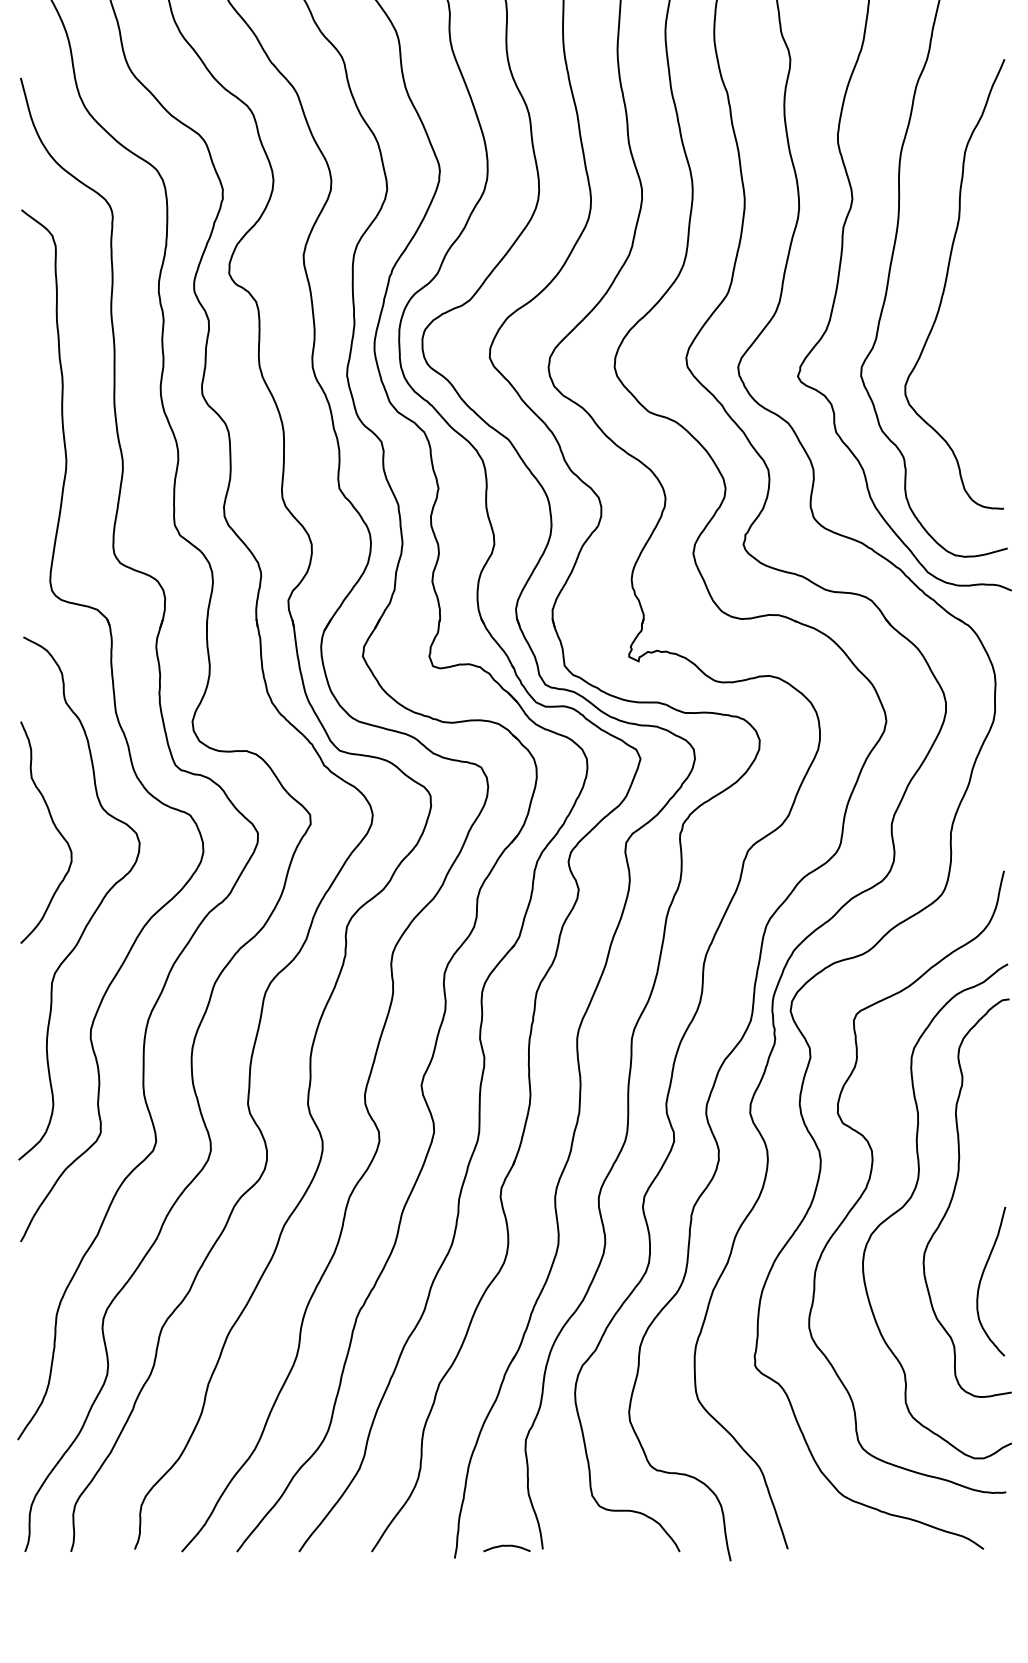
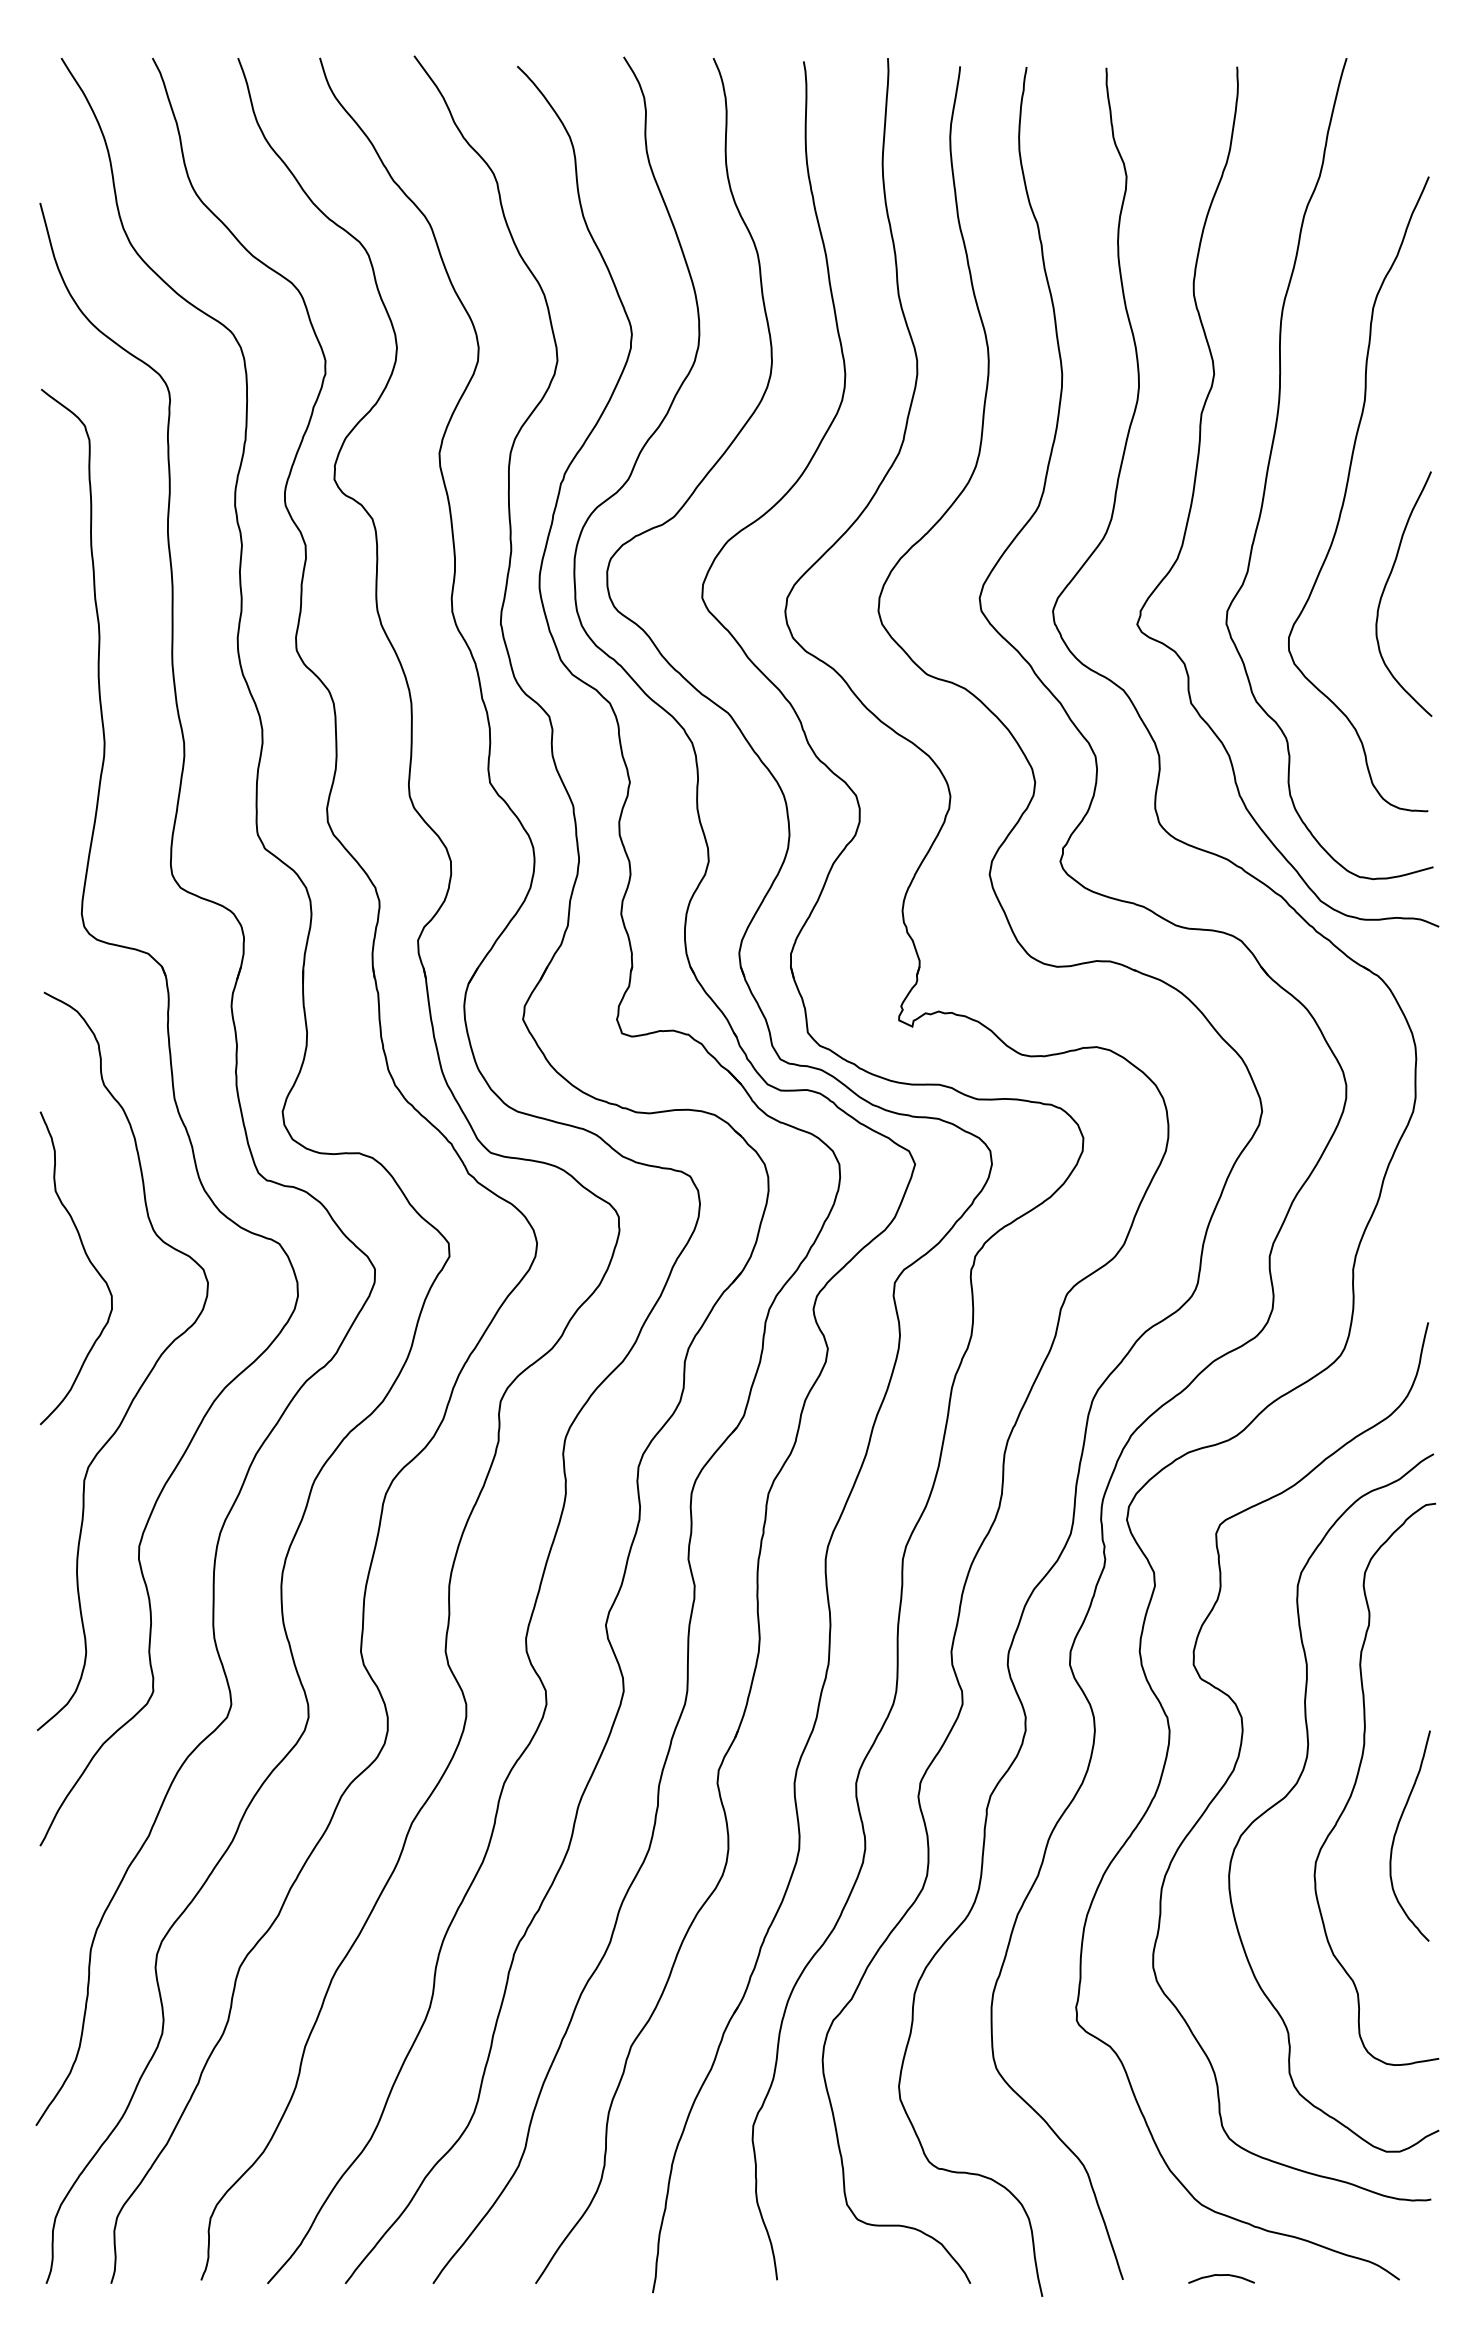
curve: (974, 349) -> (1386, 586), added
curve: (982, 1277) -> (1397, 1830), moved
curve: (506, 1546) -> (1221, 2275), moved

